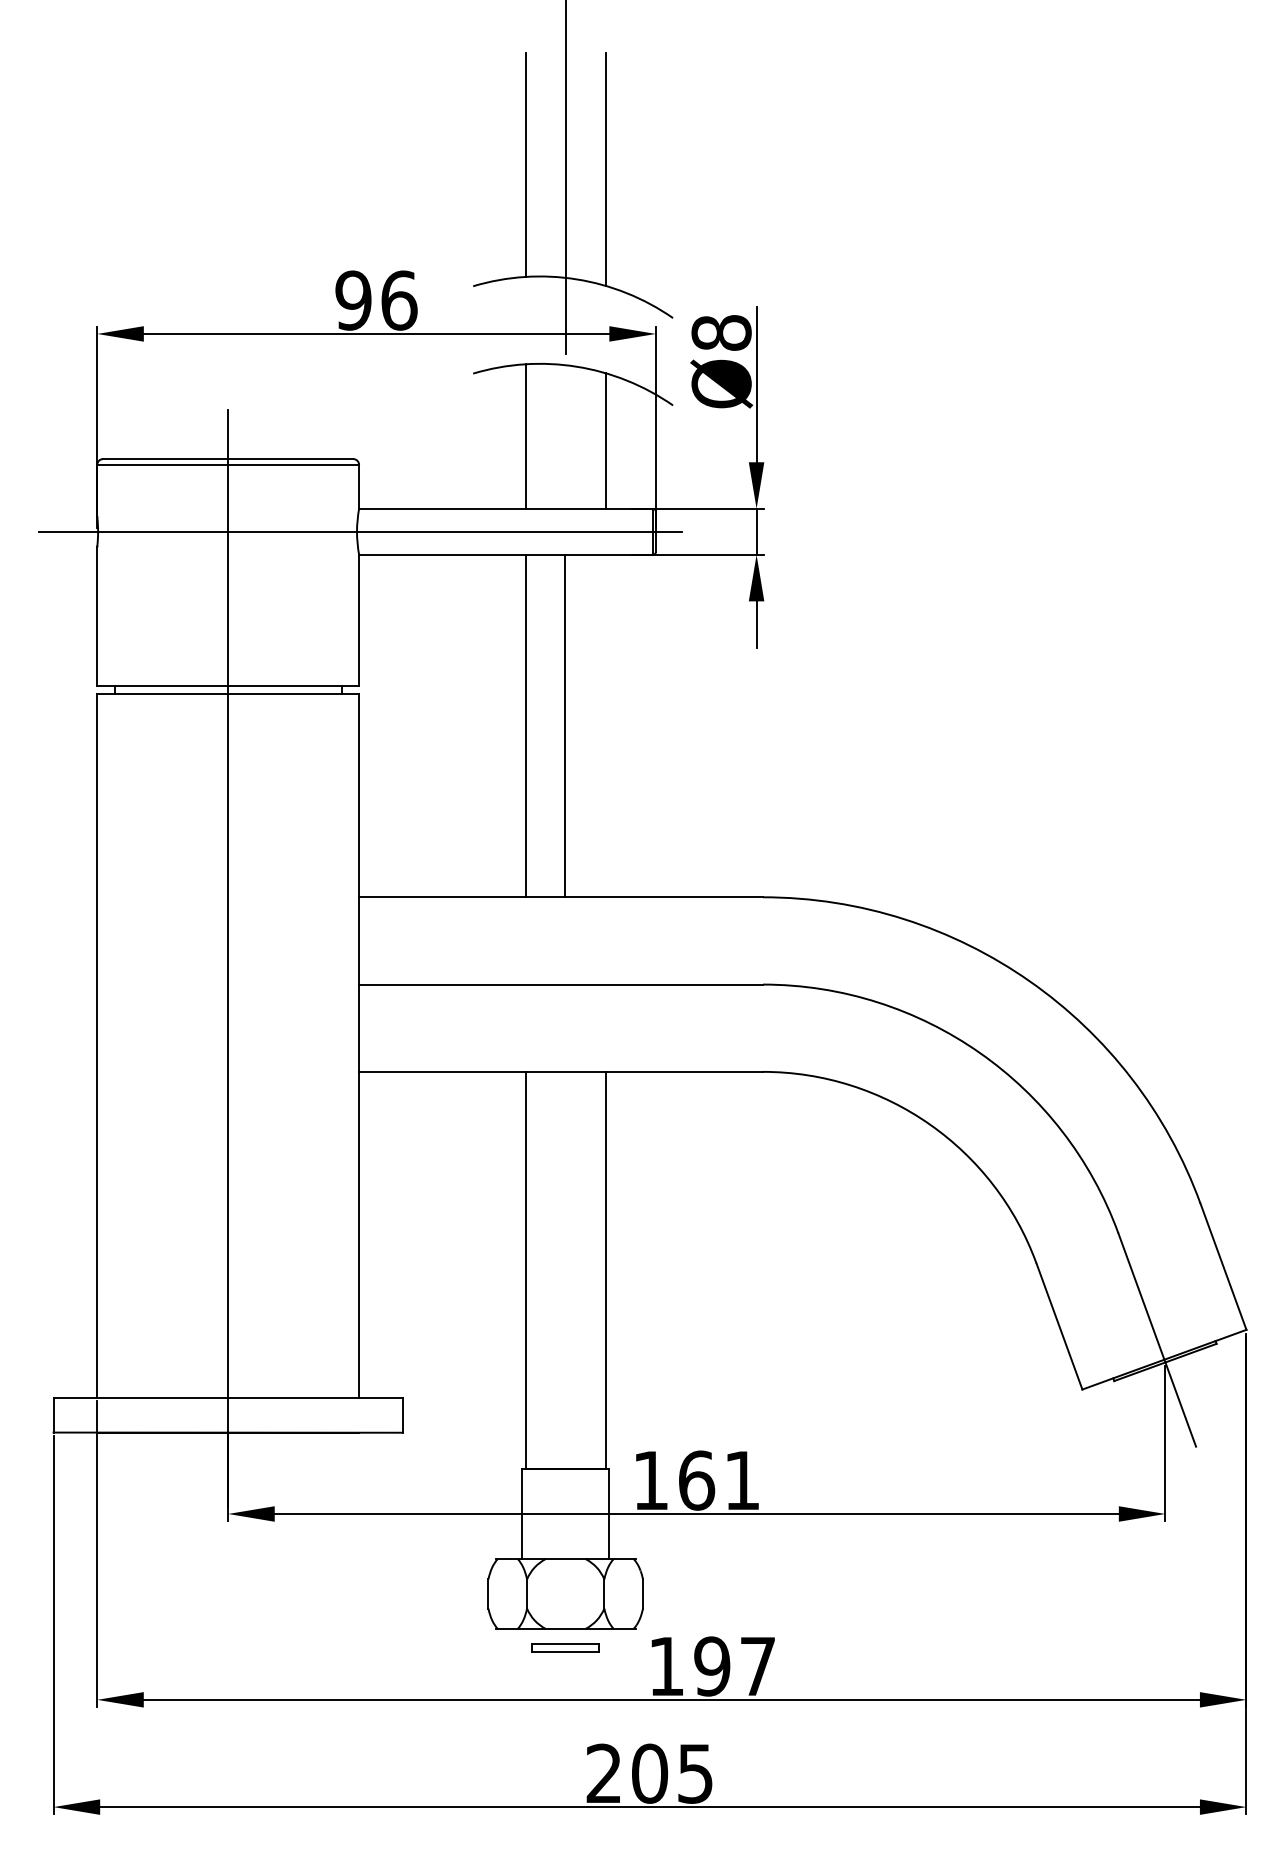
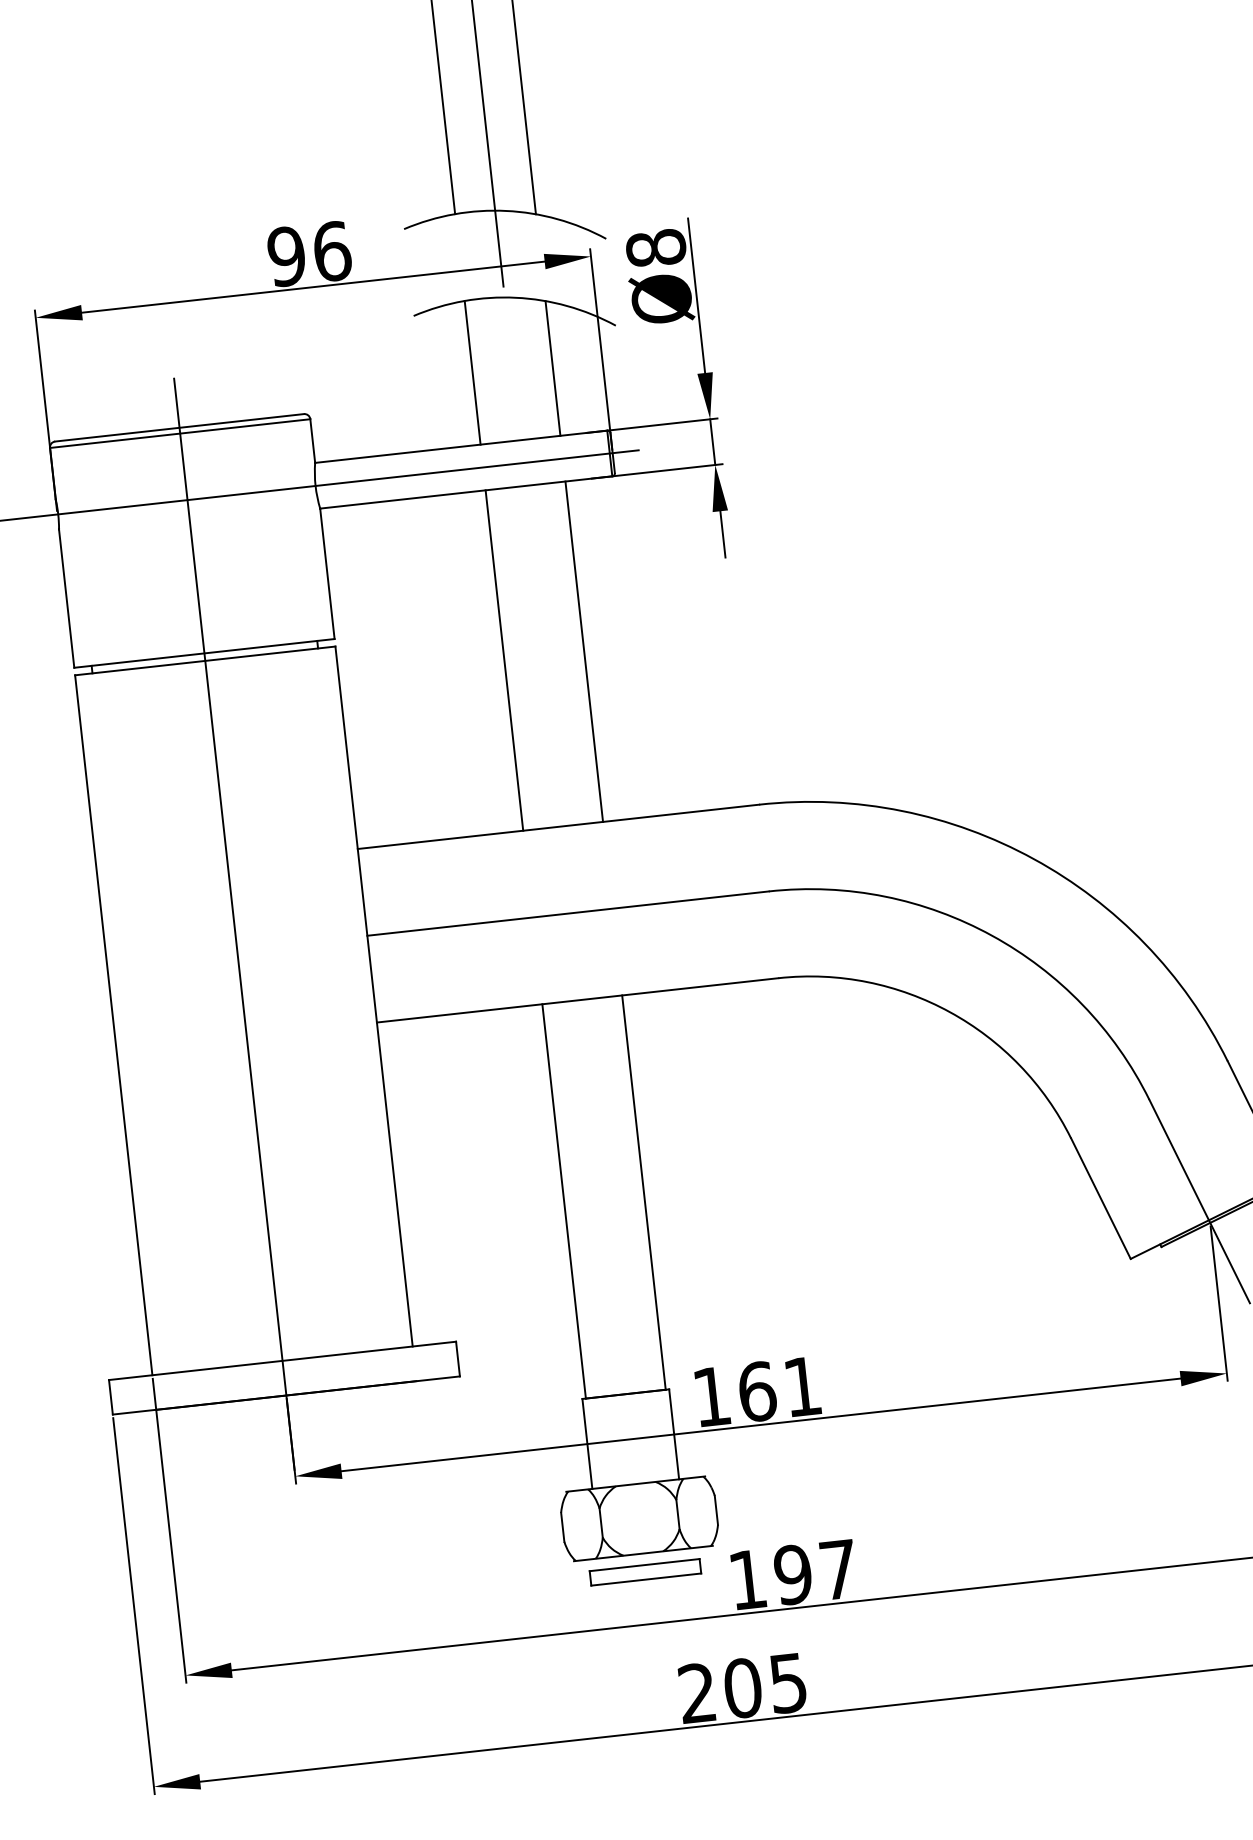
line: (564, 725) -> (583, 651), moved
part: (565, 1647) -> (645, 1572), size x1.67

